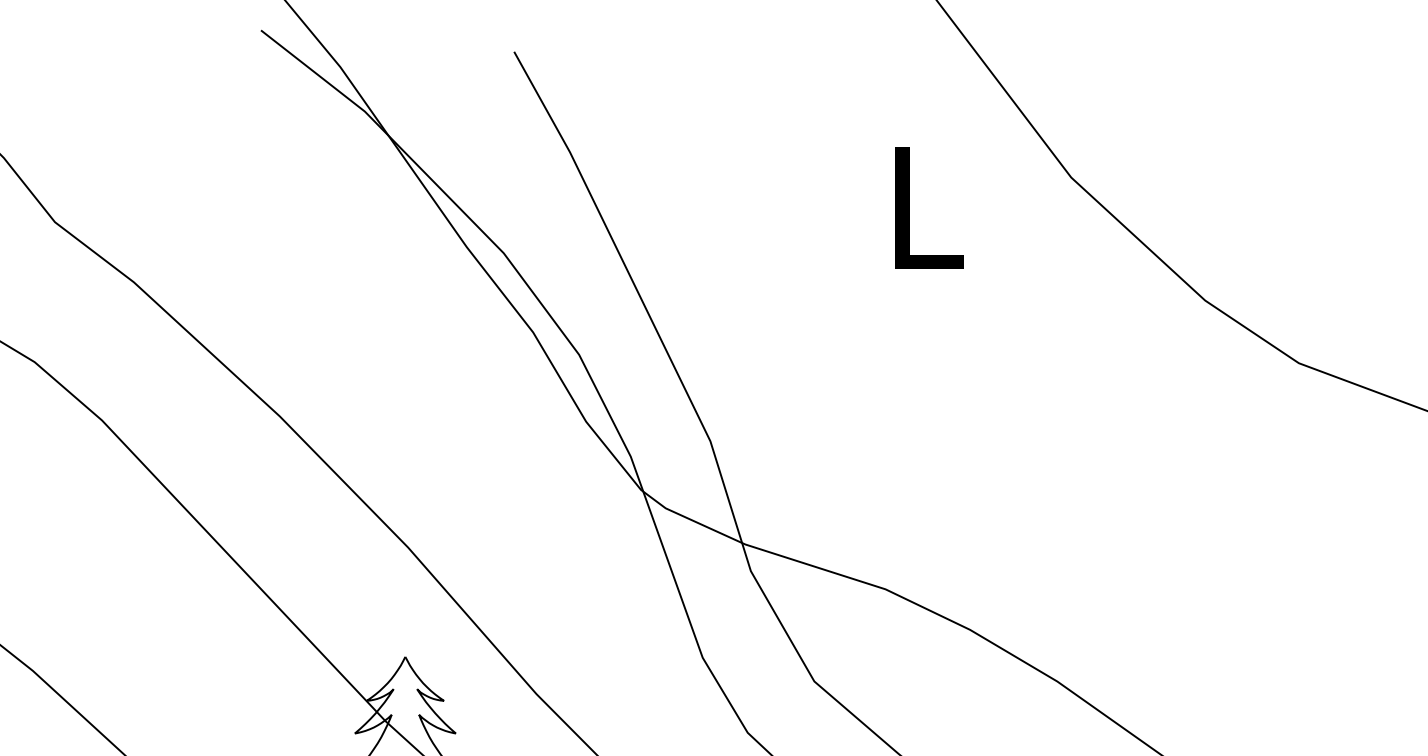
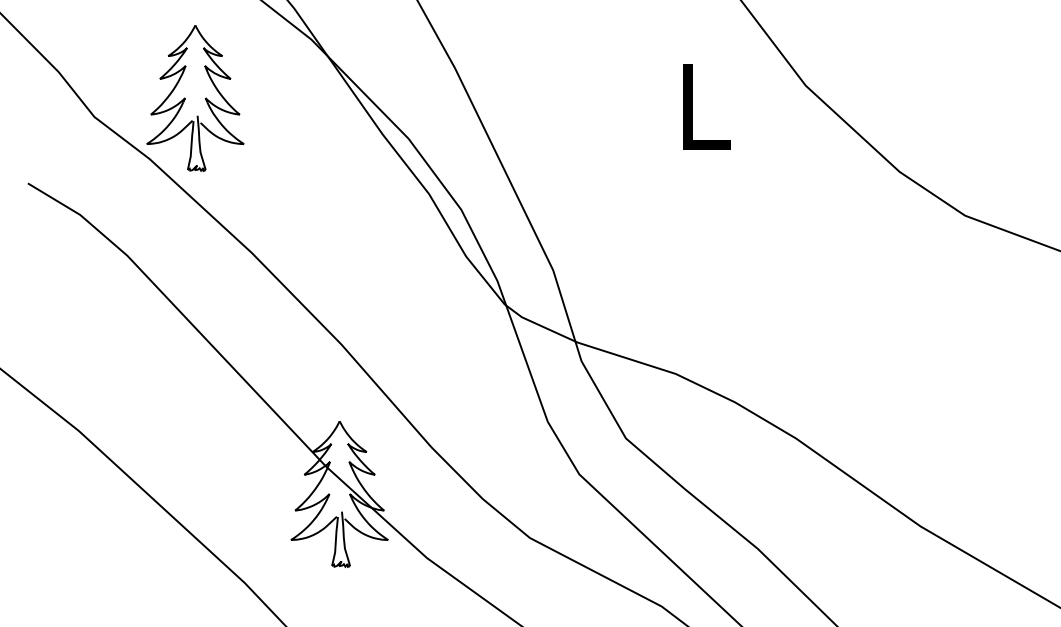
part: (199, 195) -> (195, 98), added

